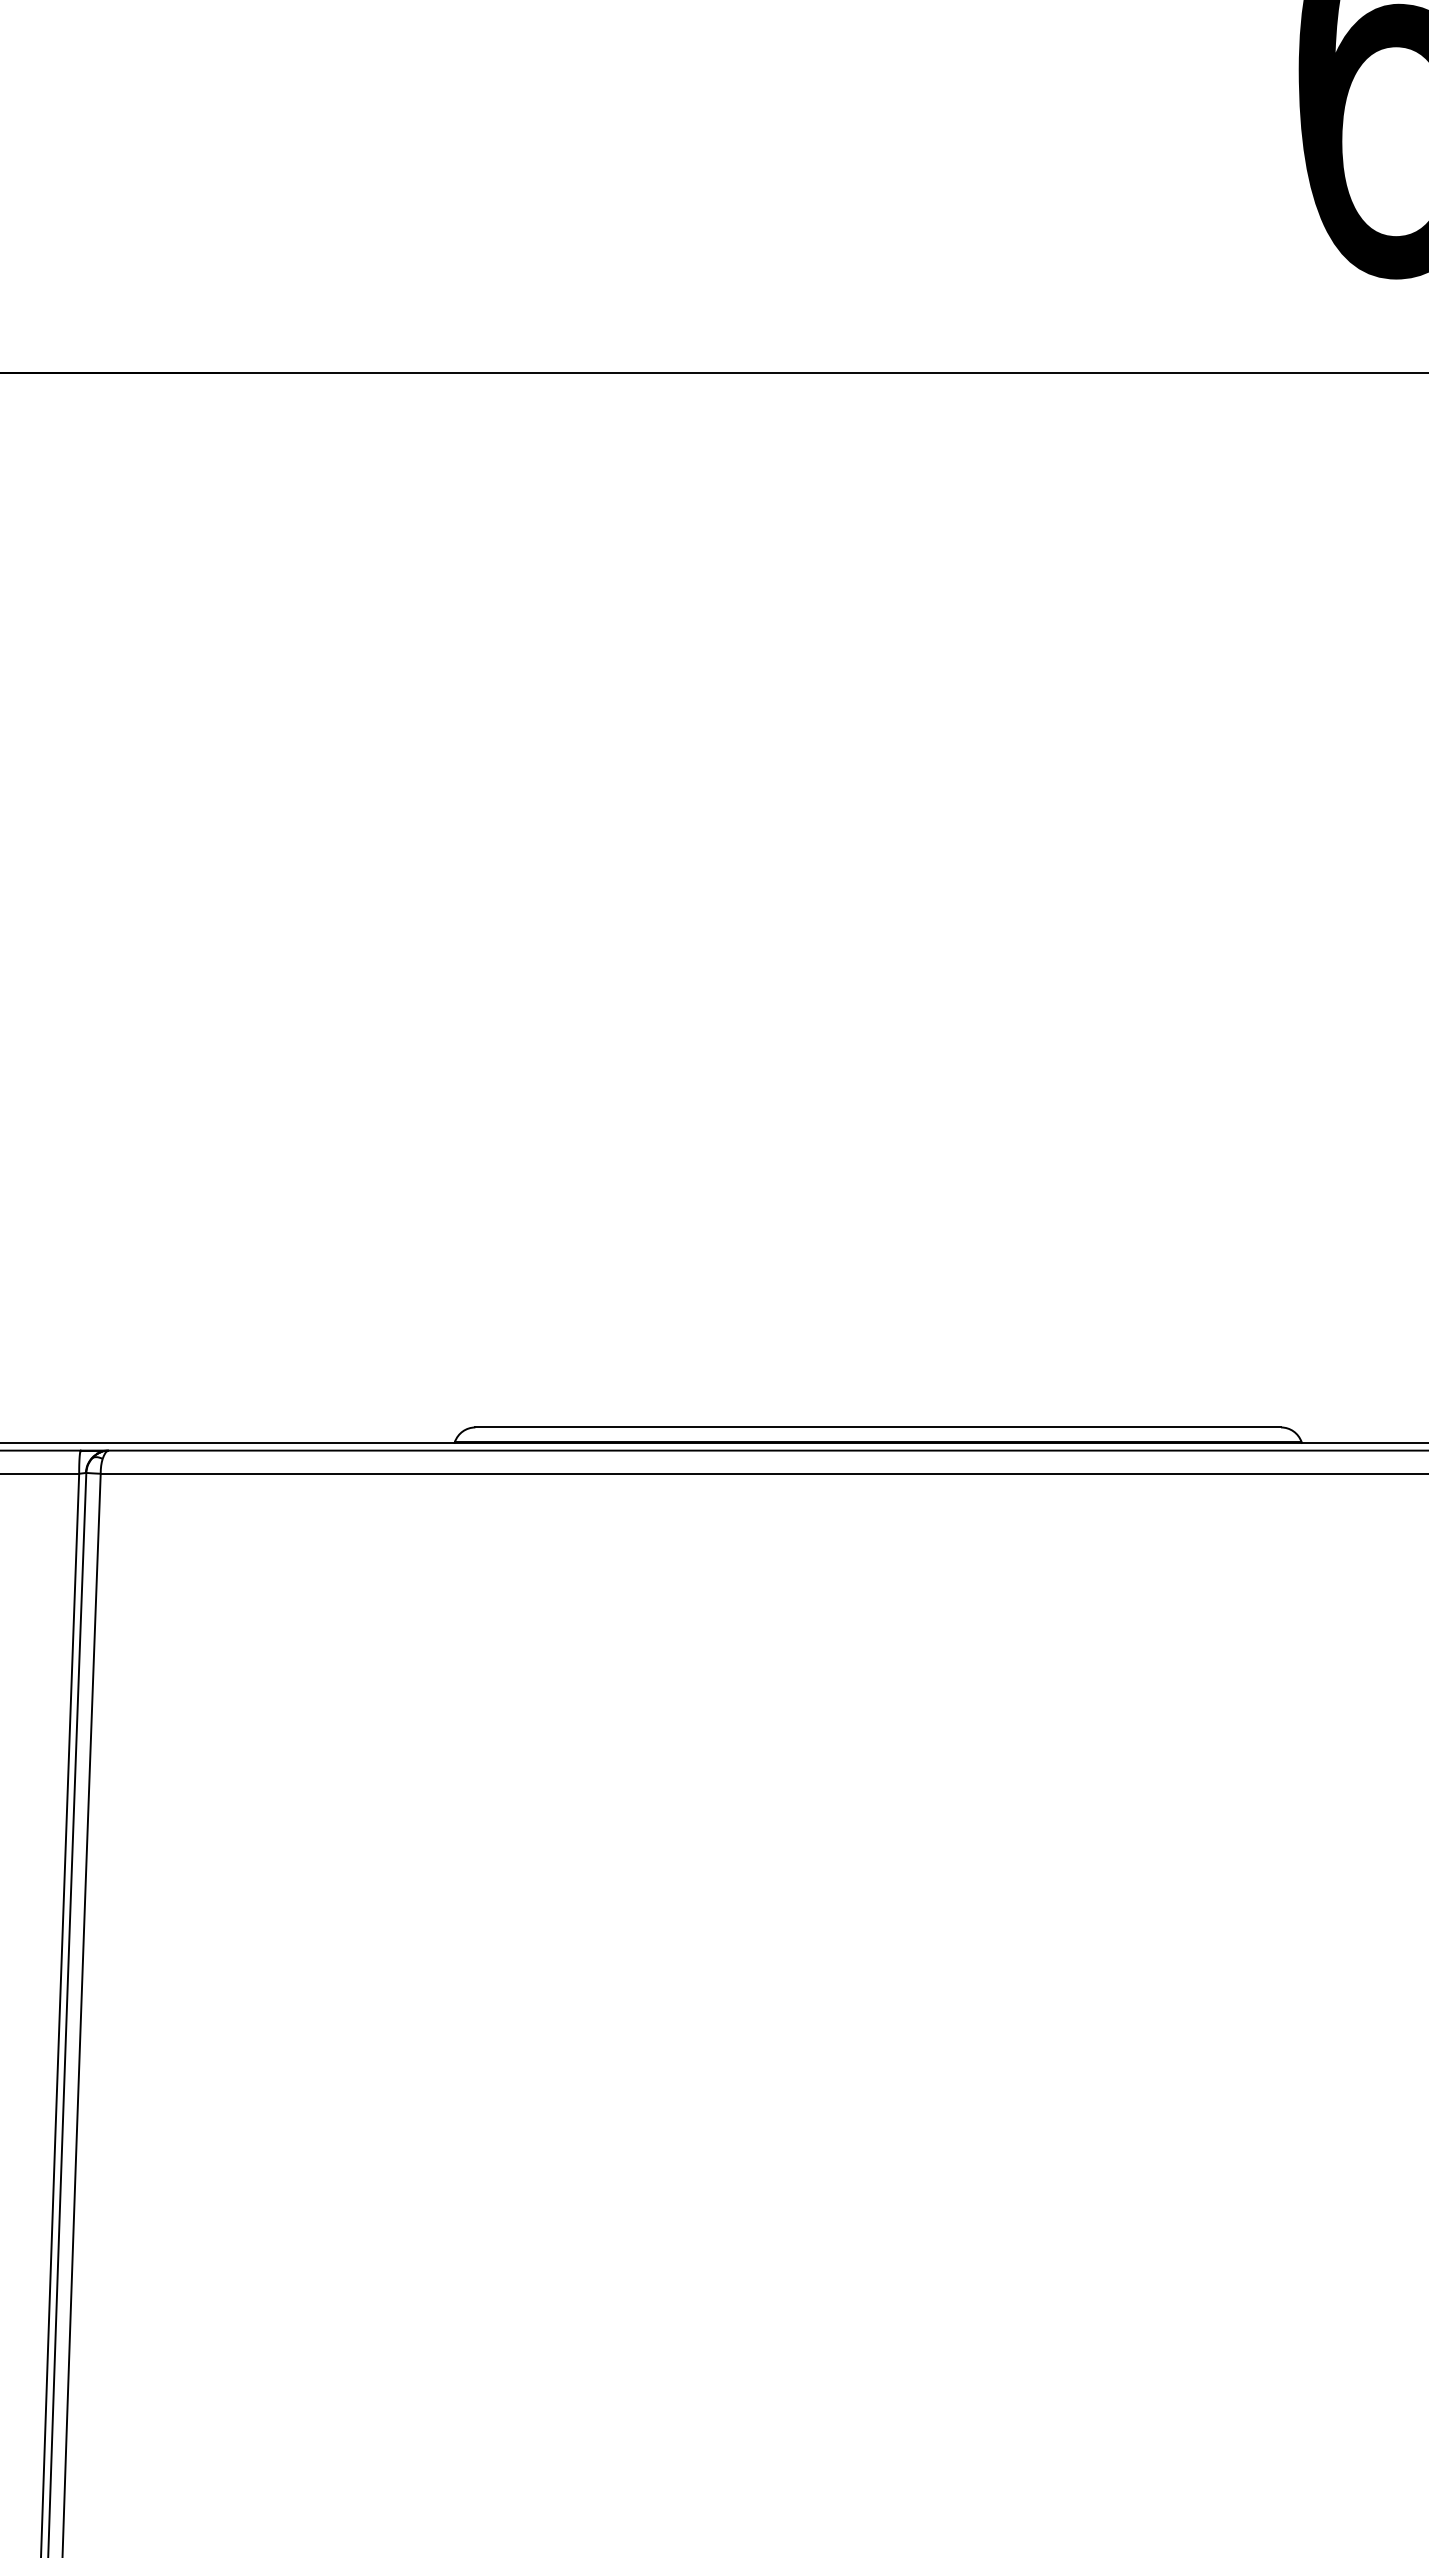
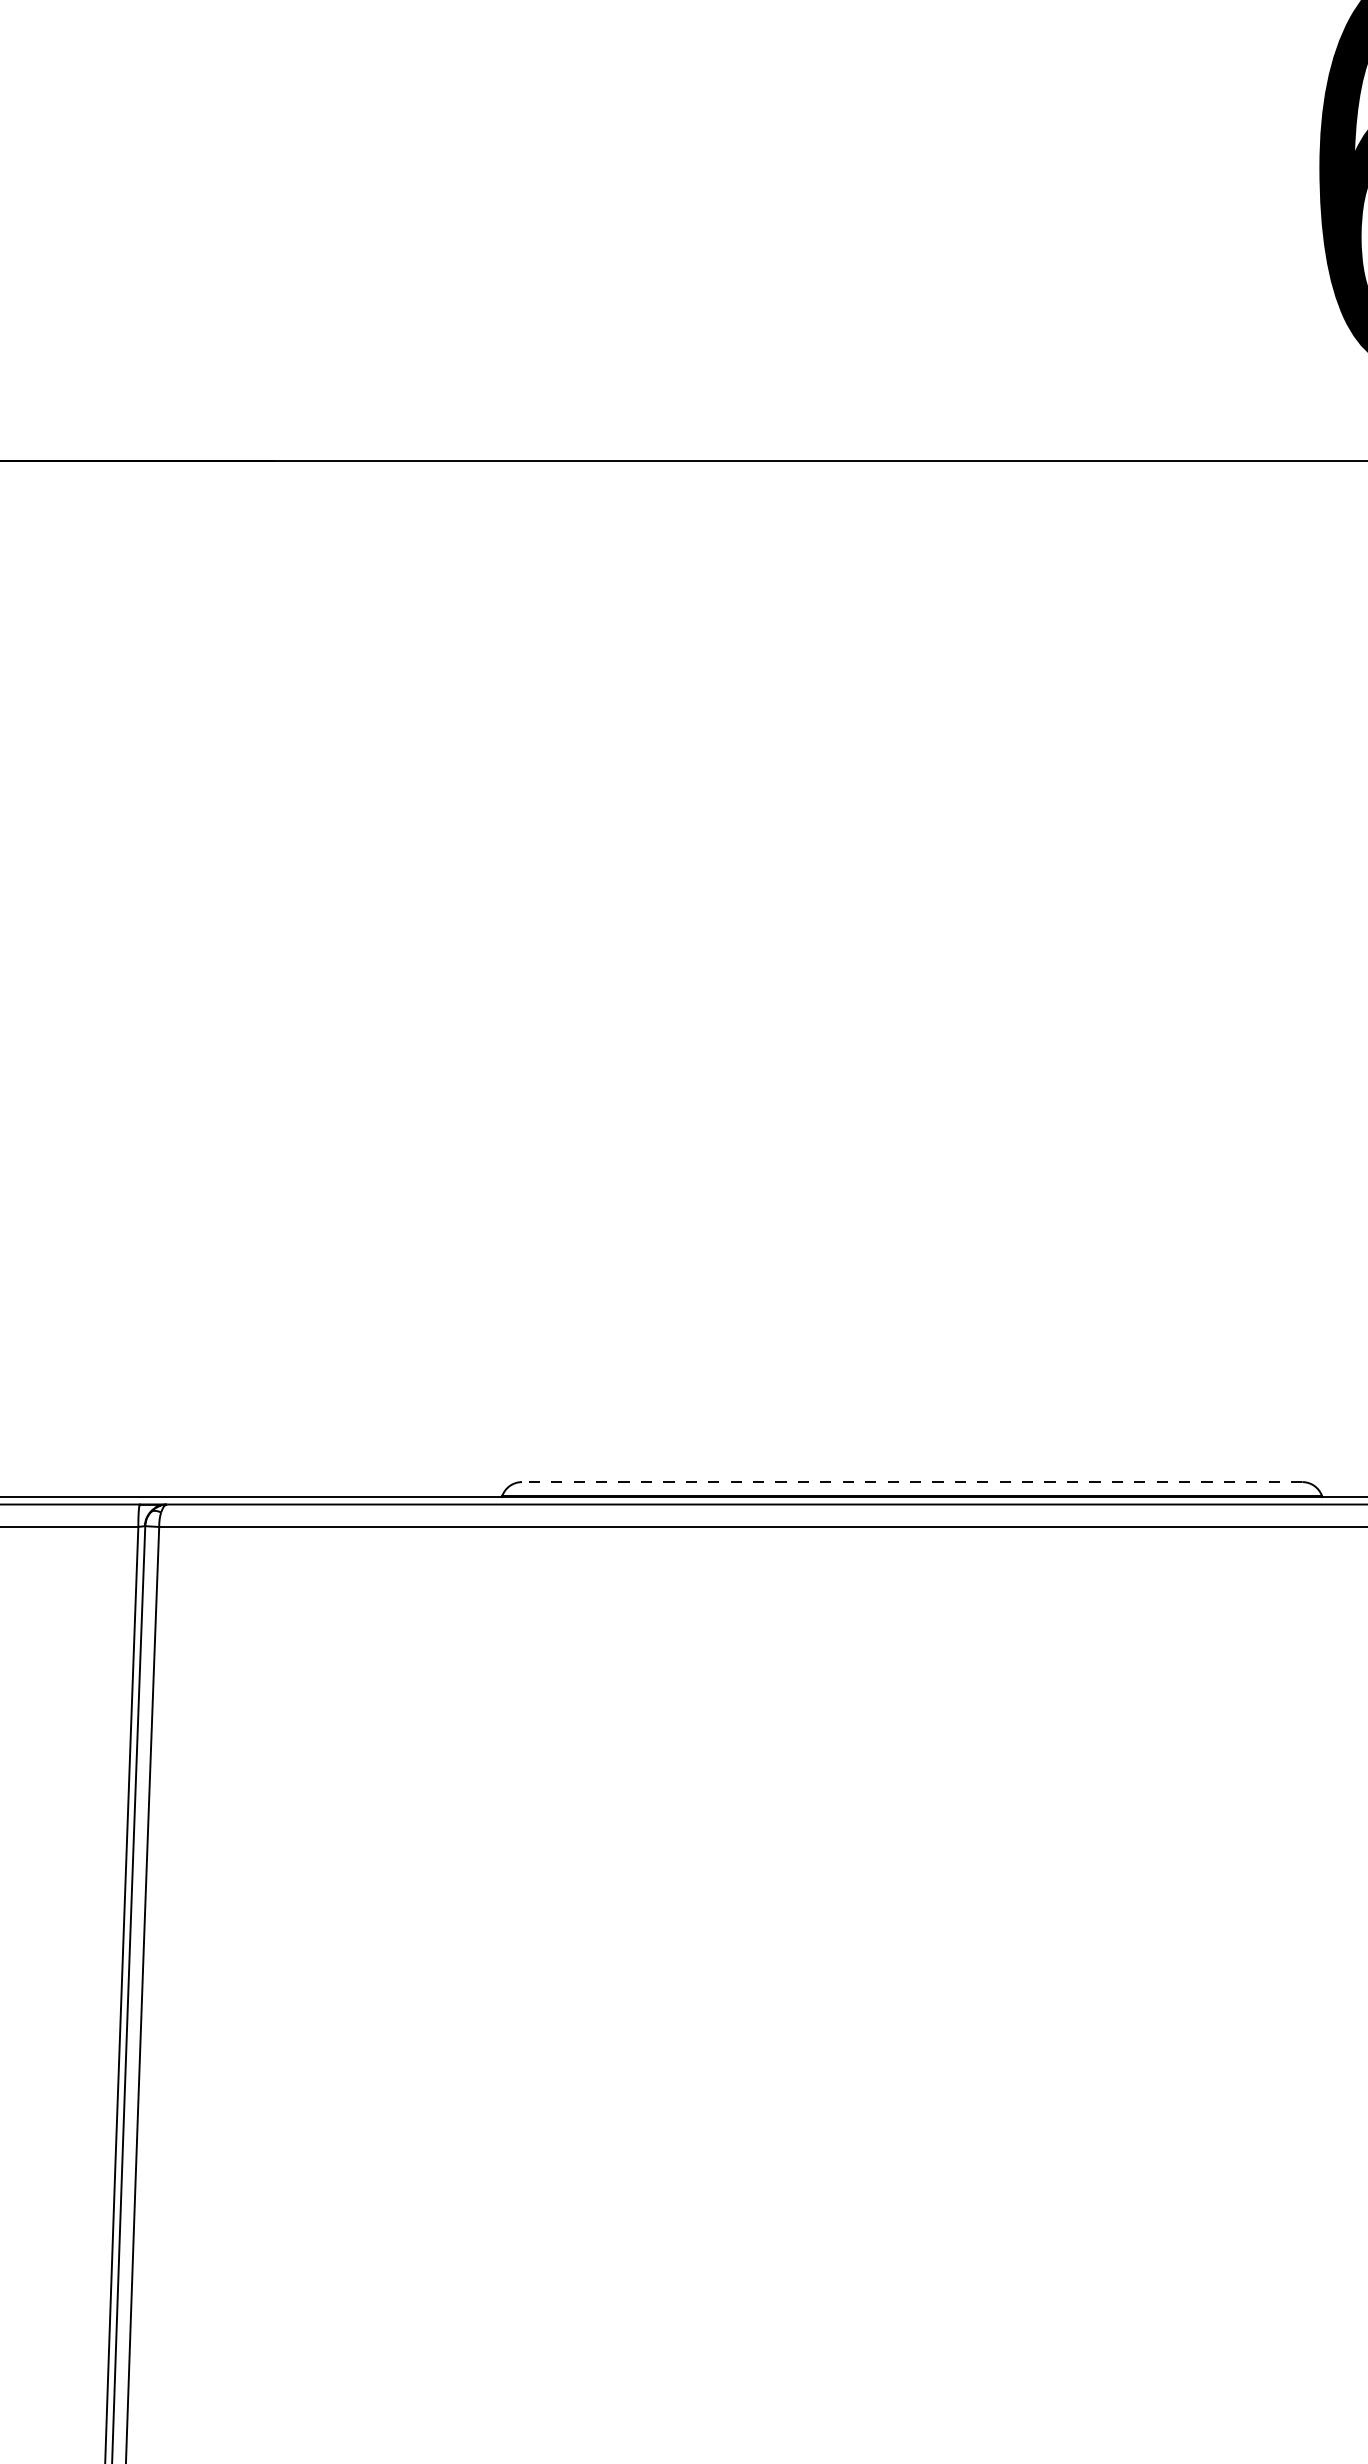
line: (878, 1427) -> (912, 1482), solid -> dashed

